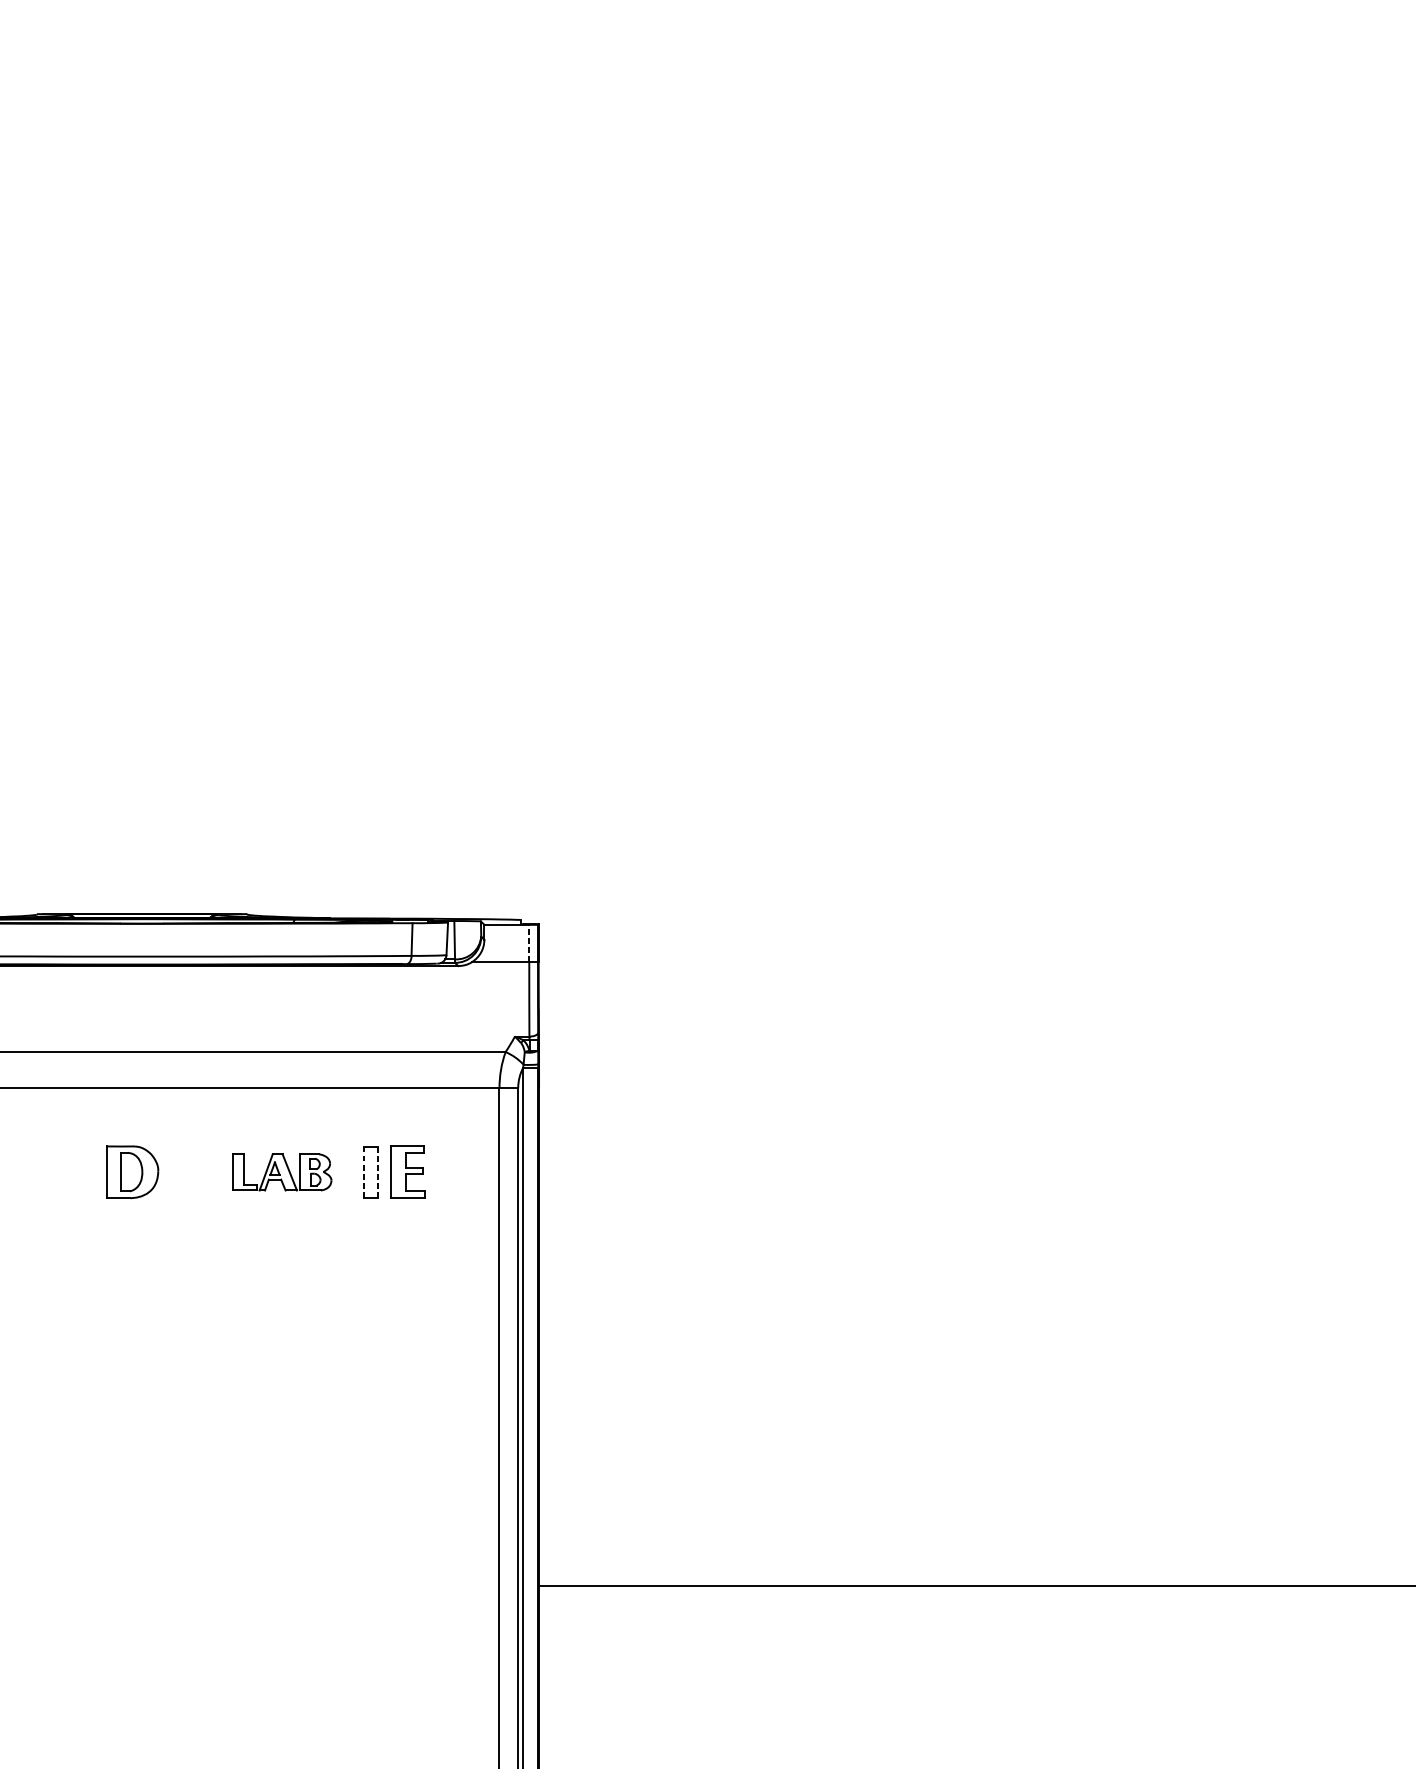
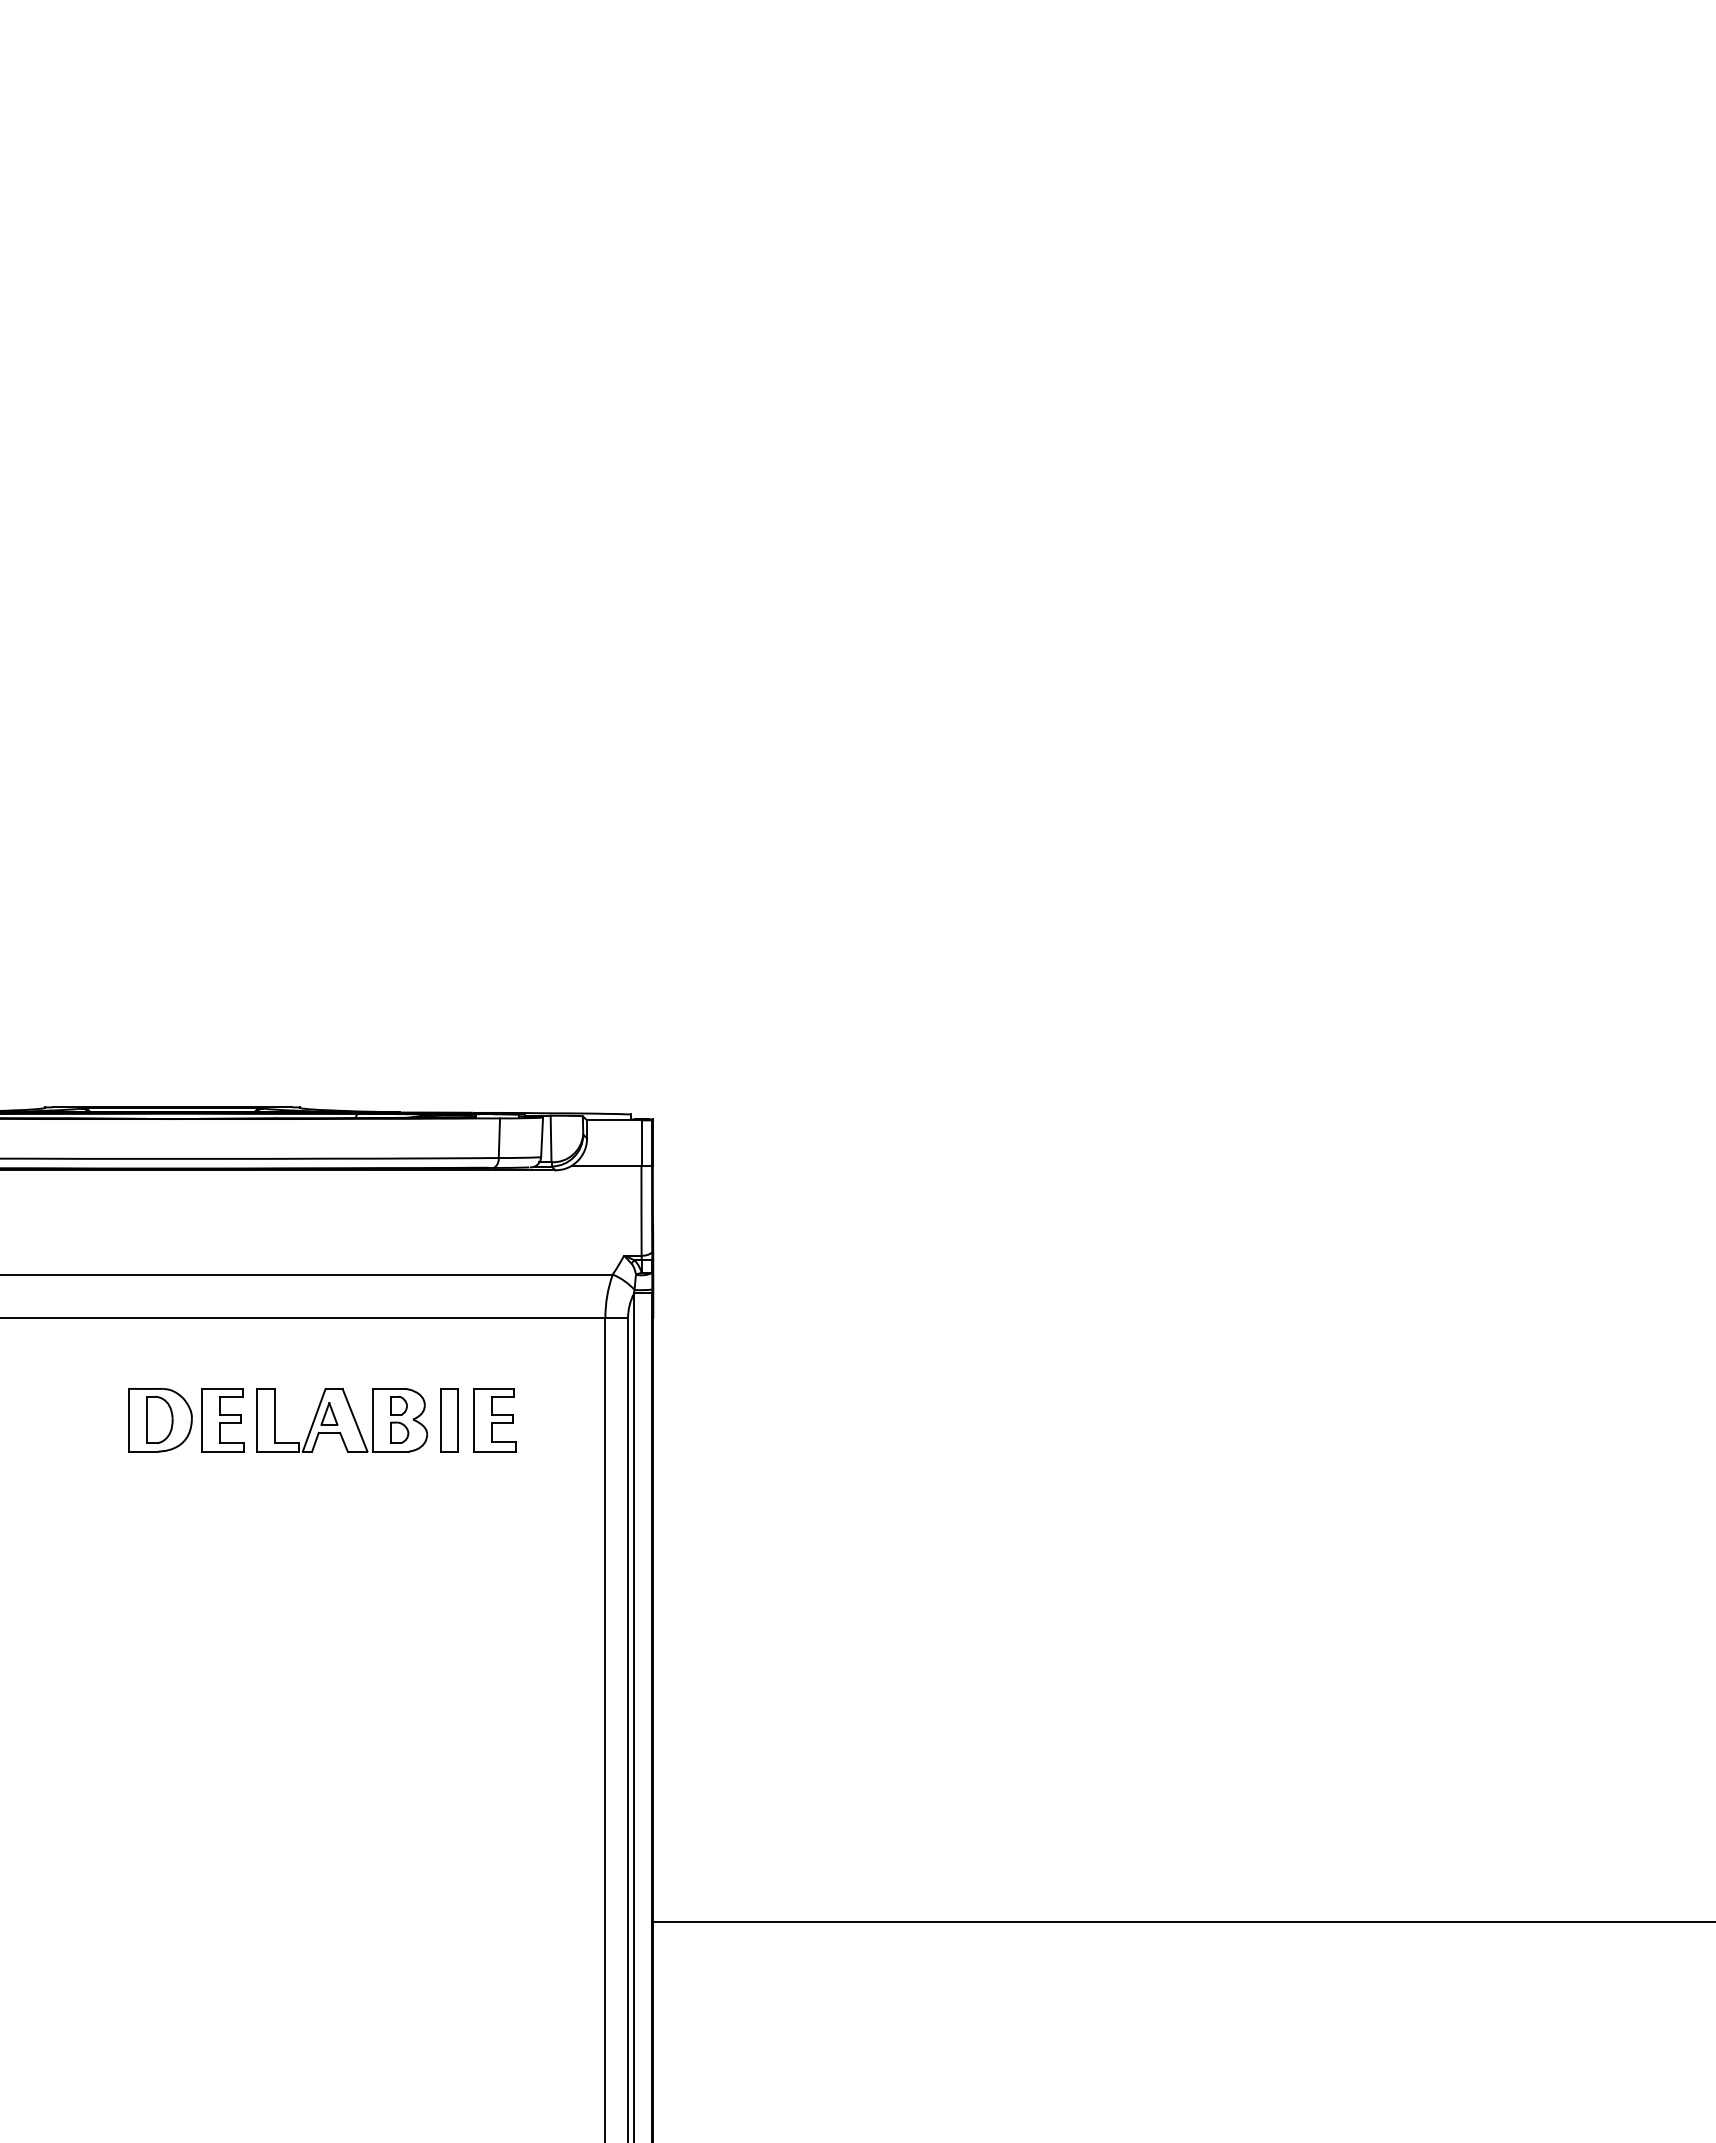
line: (529, 943) -> (641, 1142), dashed -> solid
line: (378, 1171) -> (458, 1419), dashed -> solid
part: (183, 1172) -> (222, 1420), added
part: (282, 1172) -> (342, 1420), size x1.43
line: (363, 1172) -> (440, 1420), dashed -> solid

